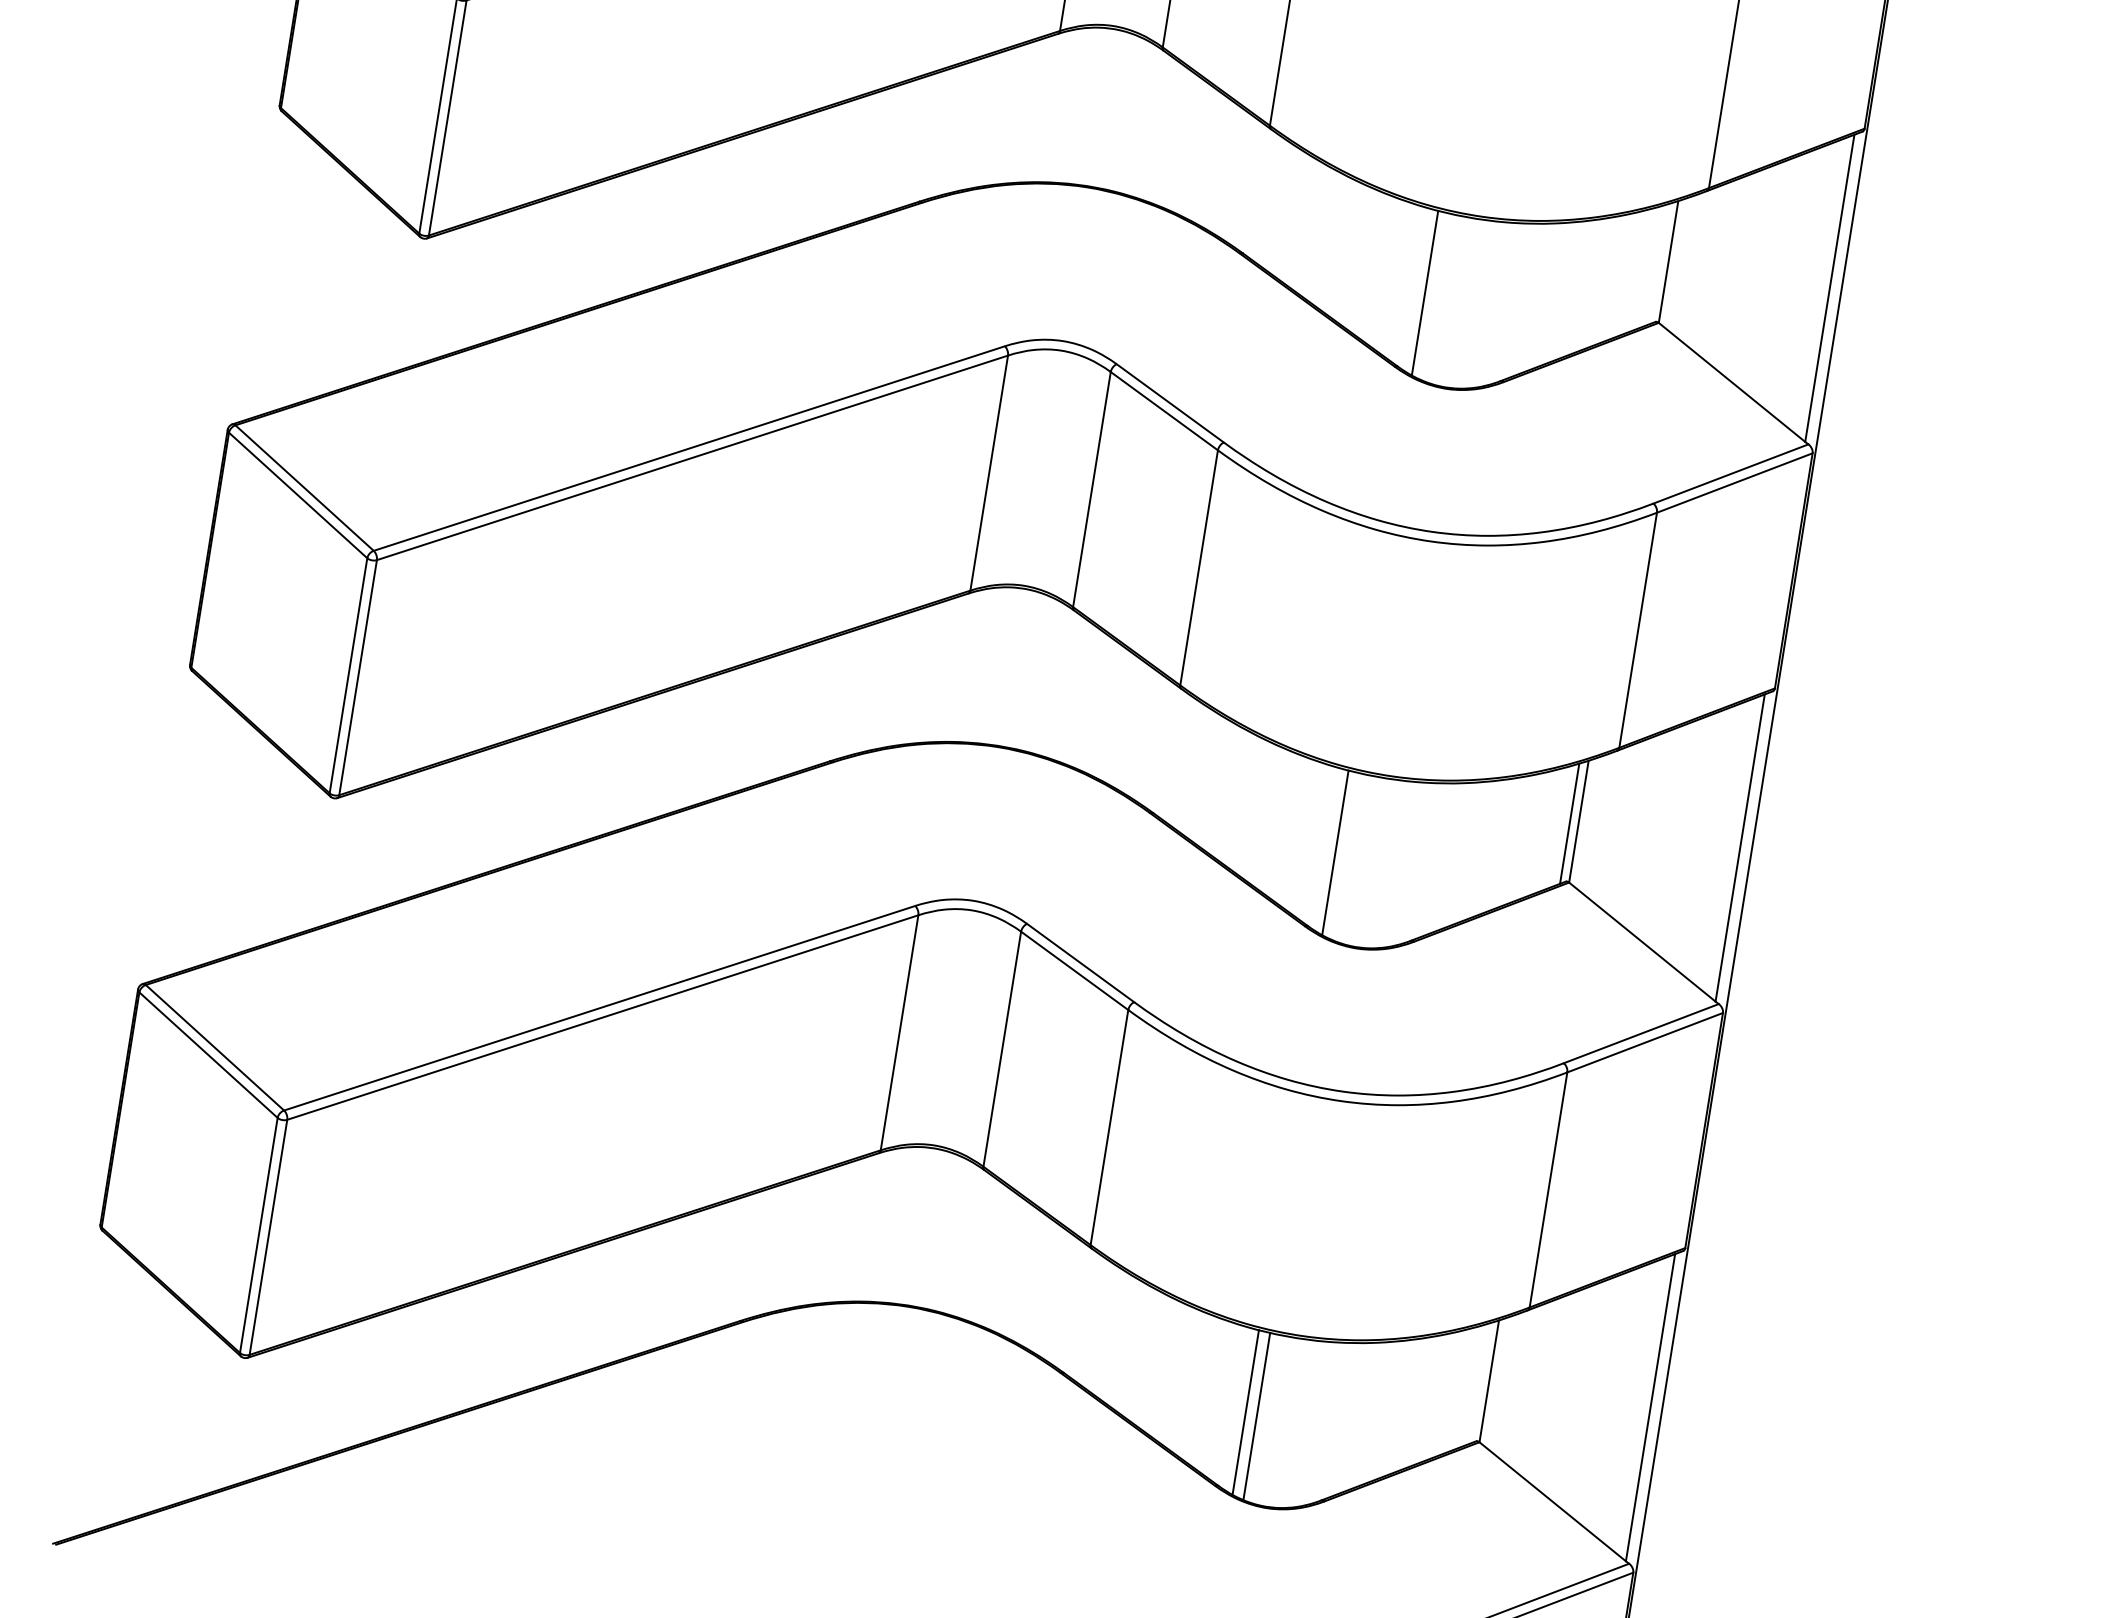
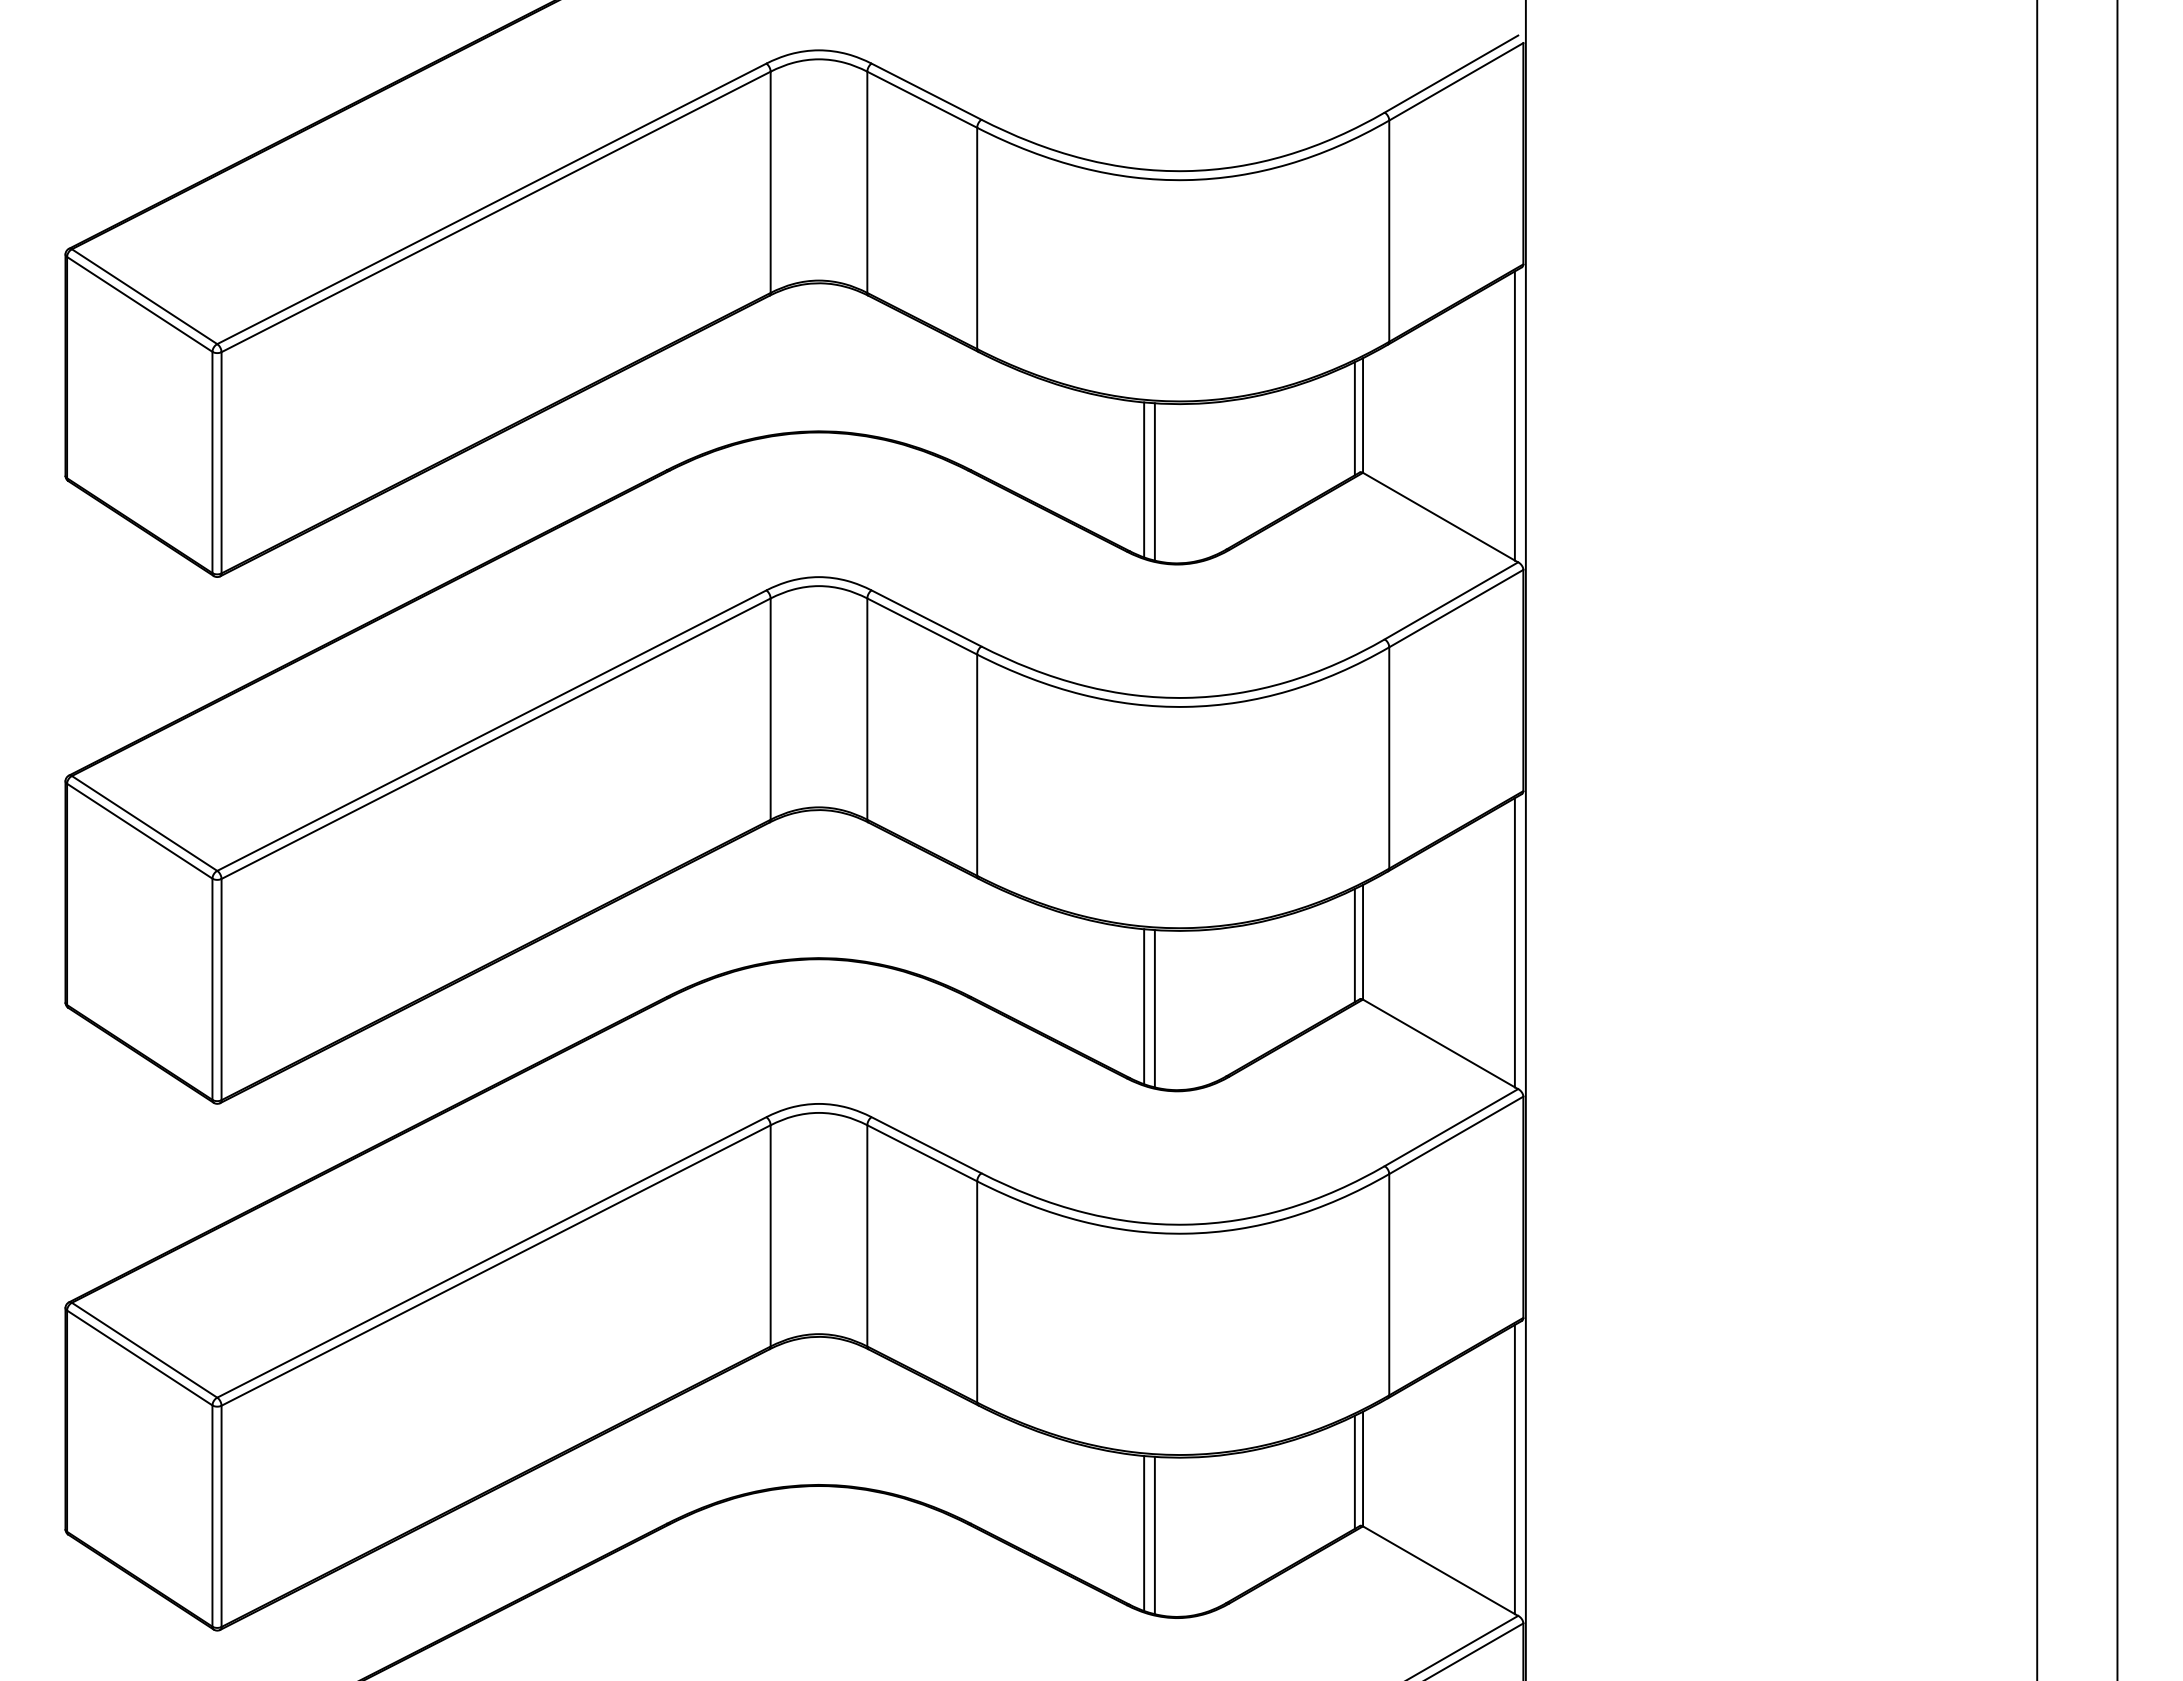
line: (1658, 263) -> (1354, 418), added
line: (1435, 296) -> (1154, 481), added
line: (1346, 856) -> (1154, 1008), added
line: (1479, 1382) -> (1354, 1471), added

